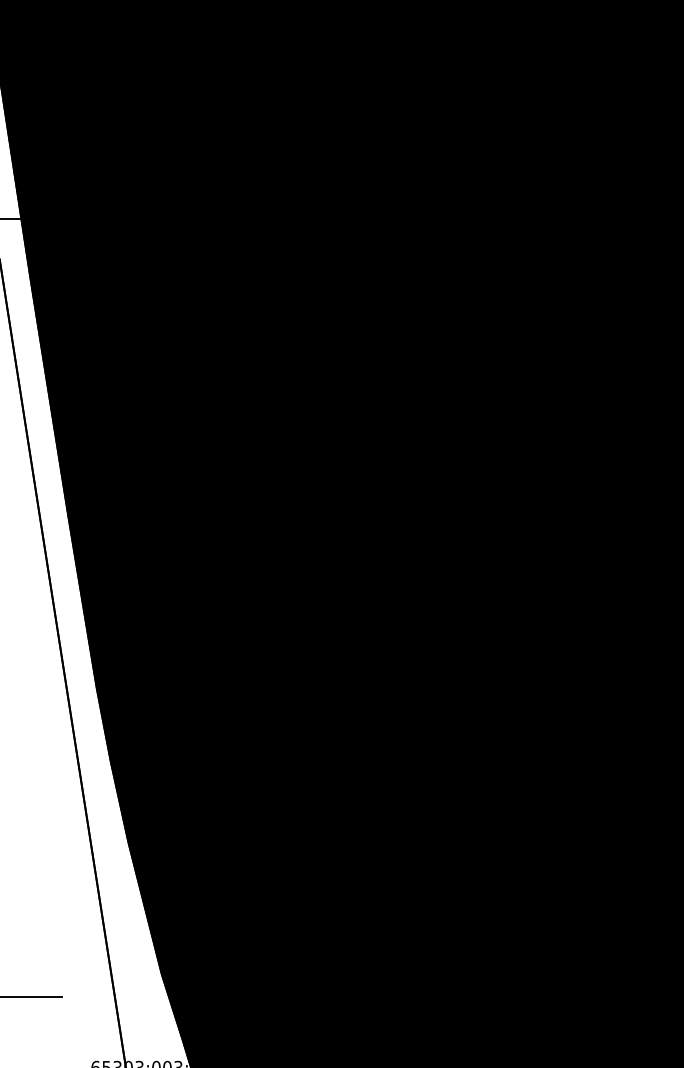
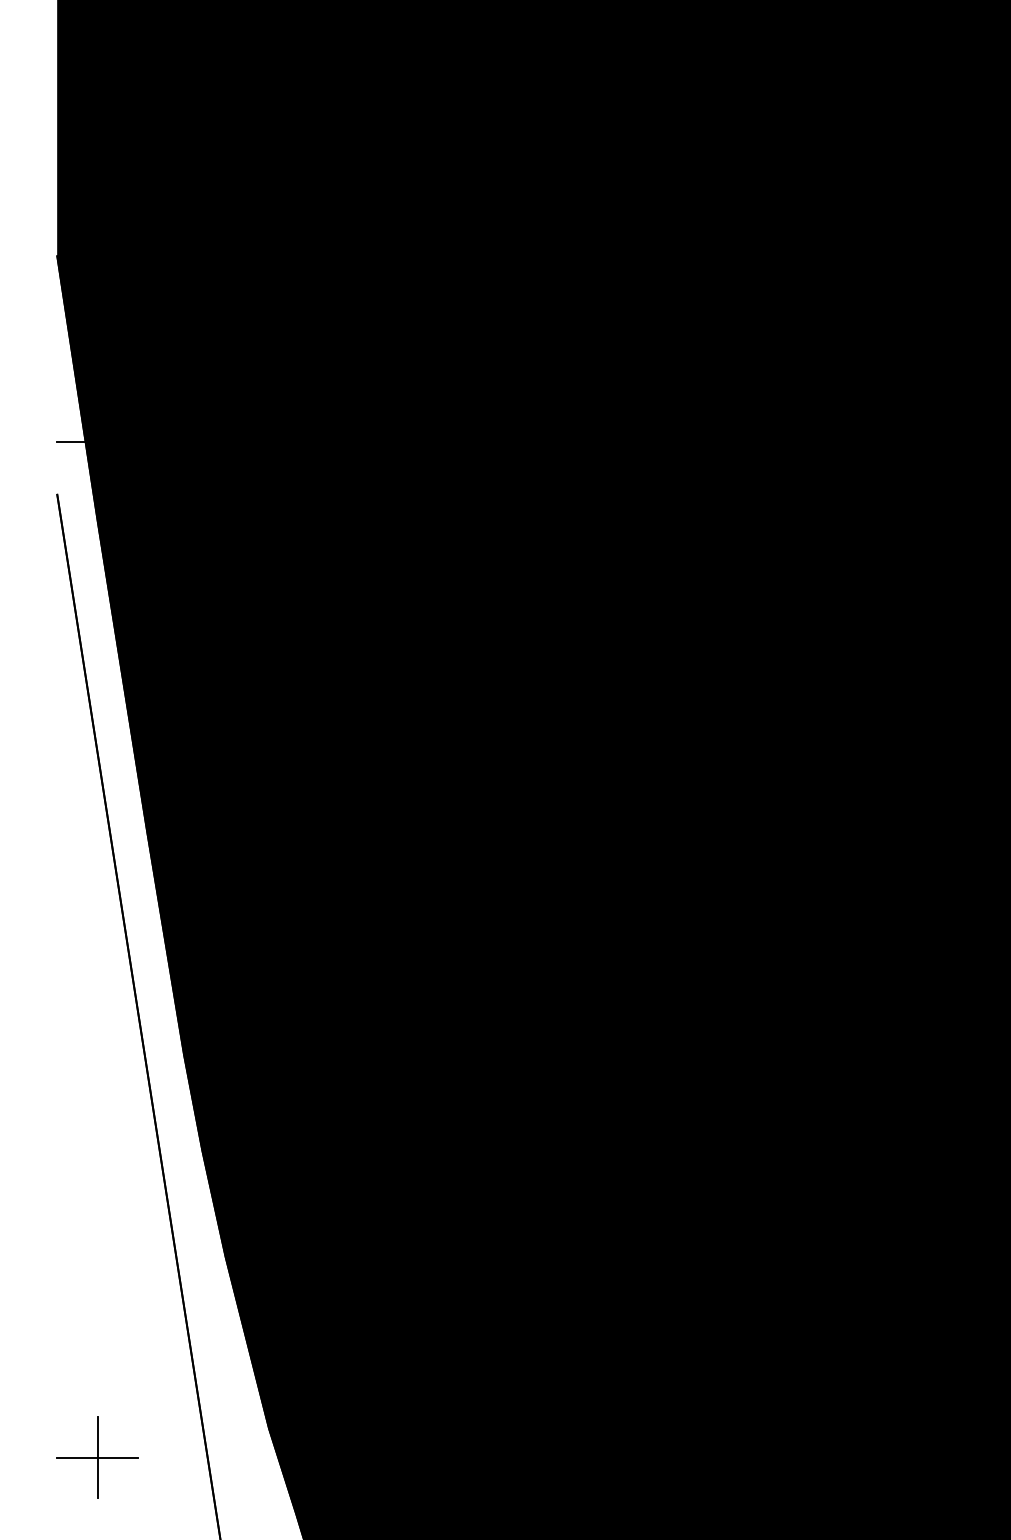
line: (30, 996) -> (97, 1457), added

